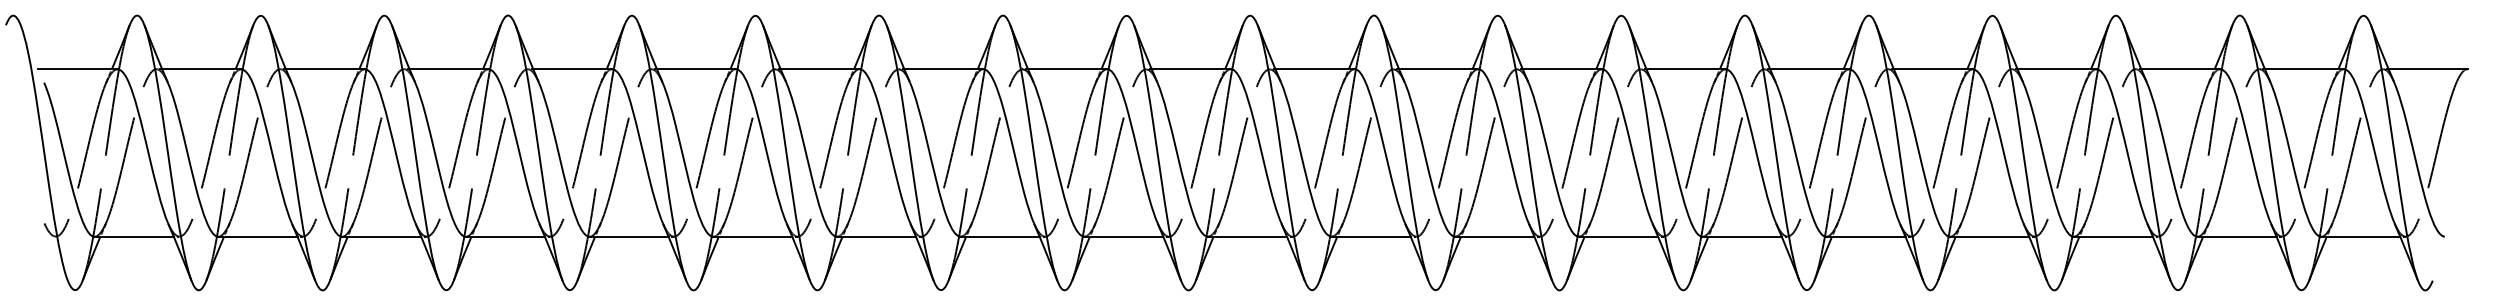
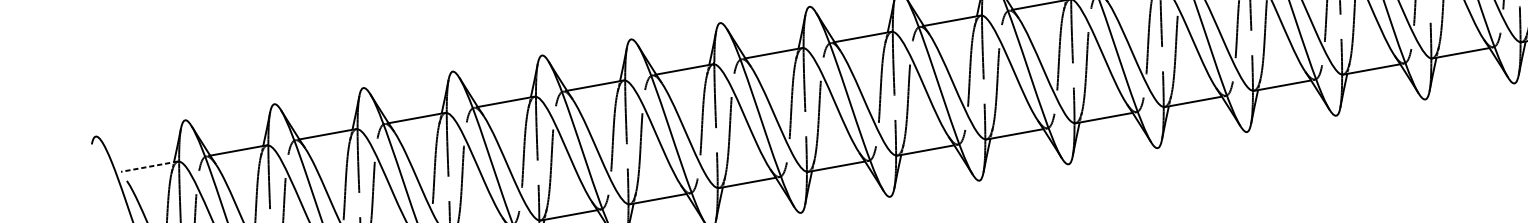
line: (78, 69) -> (149, 166), solid -> dashed

